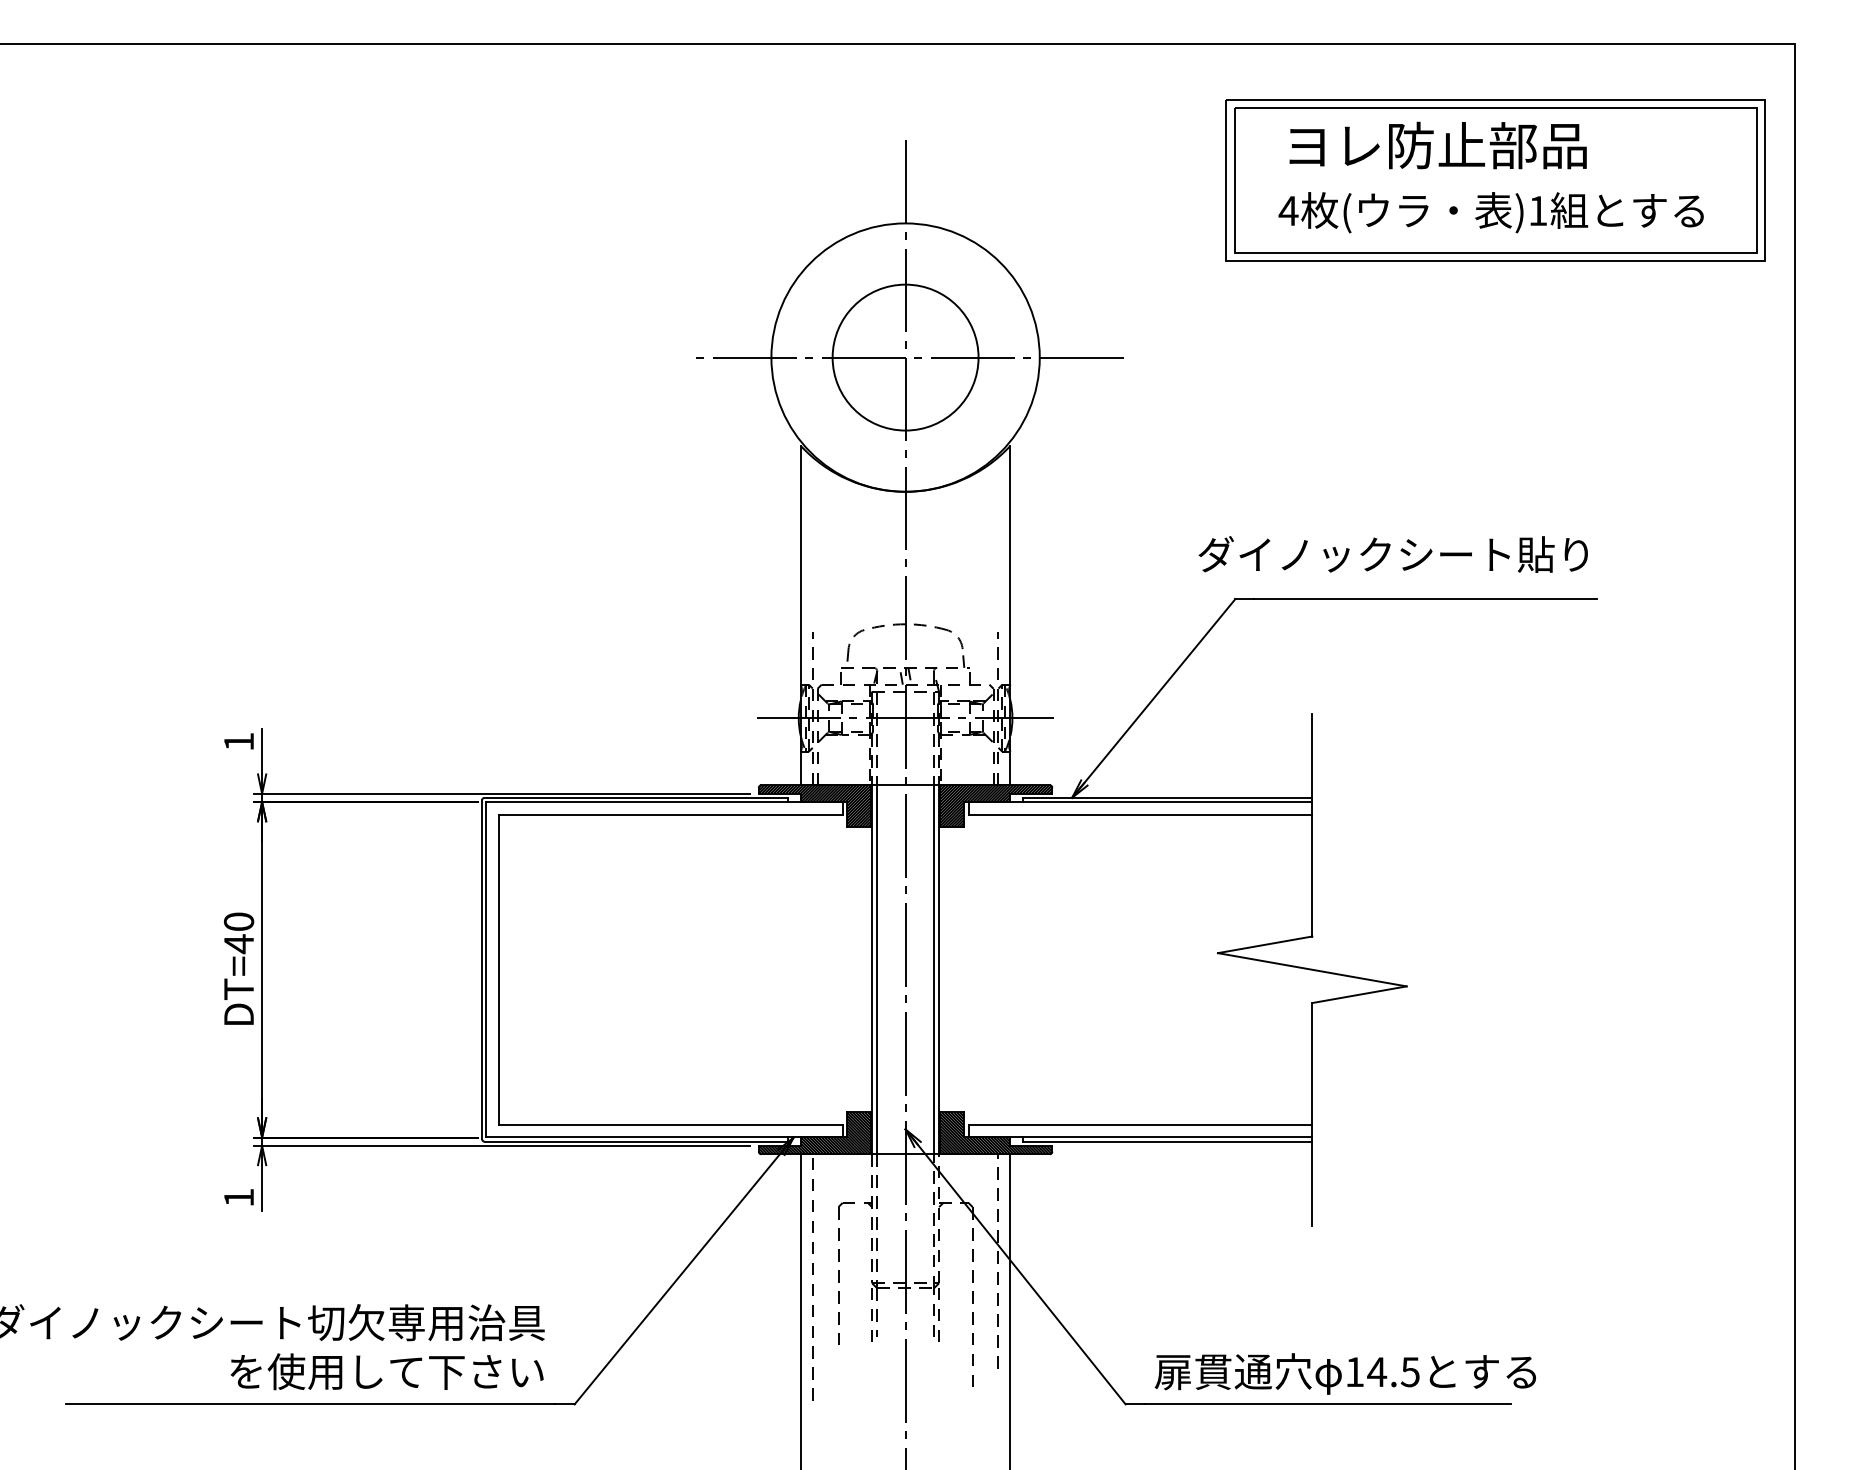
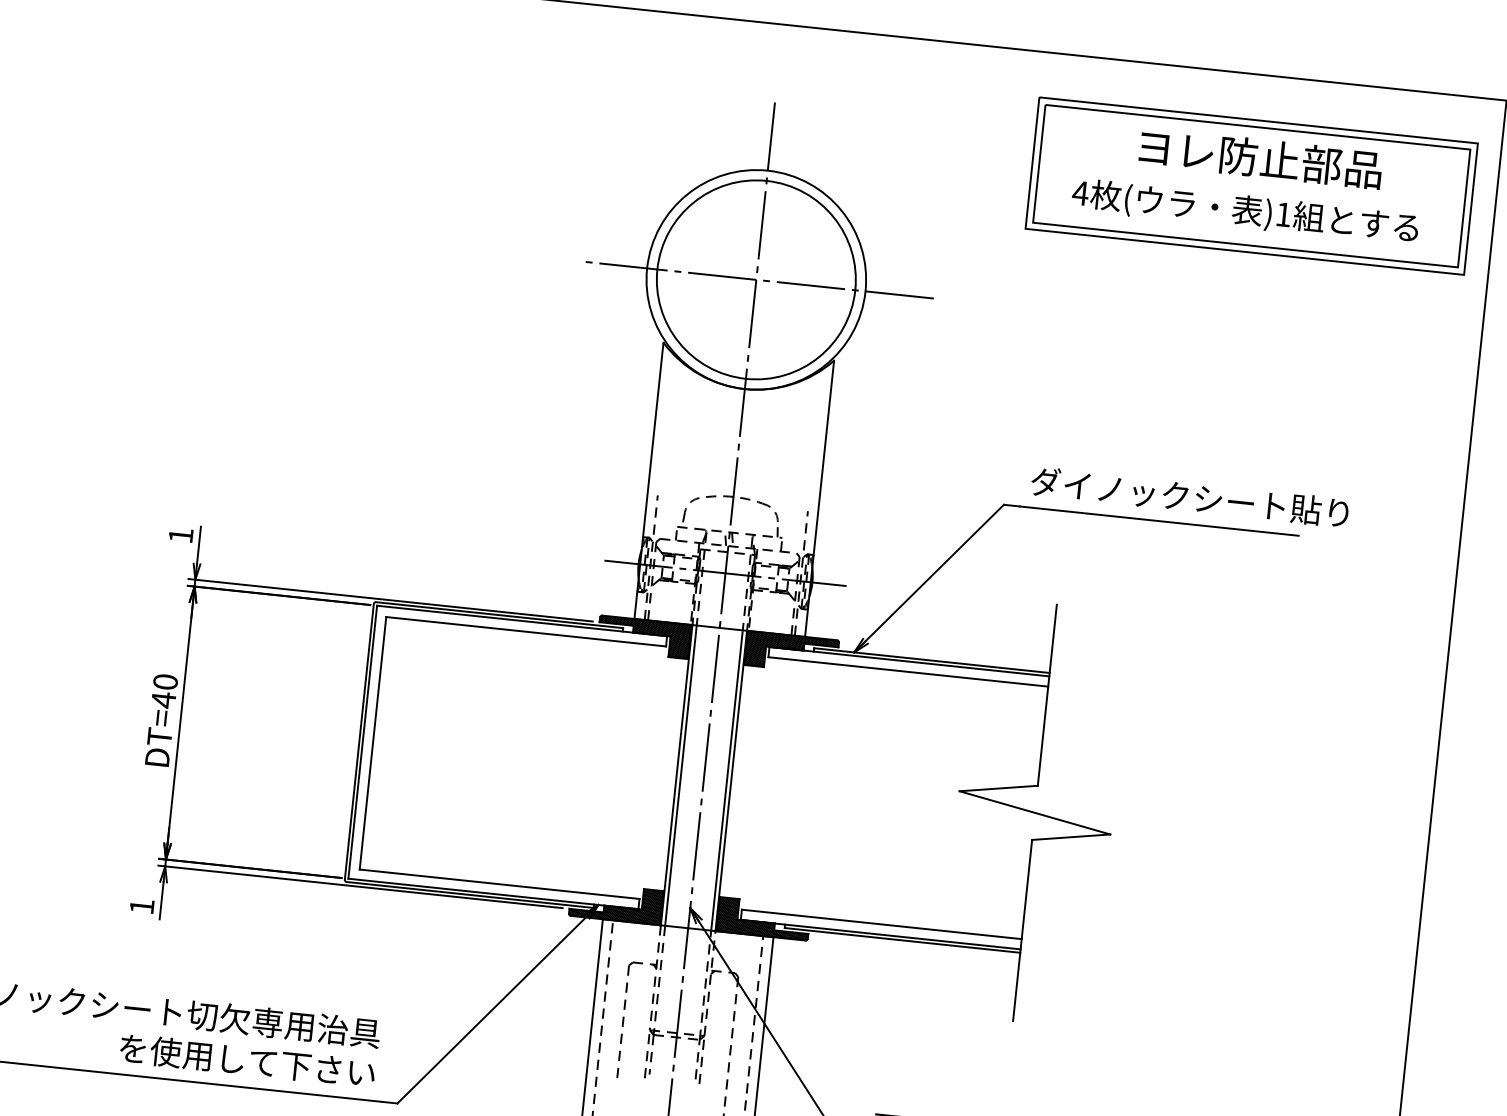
text: (1437, 145) -> (1260, 158), moved
circle: (905, 357) -> (756, 279), size x1.67
text: (1392, 554) -> (1189, 497), moved

